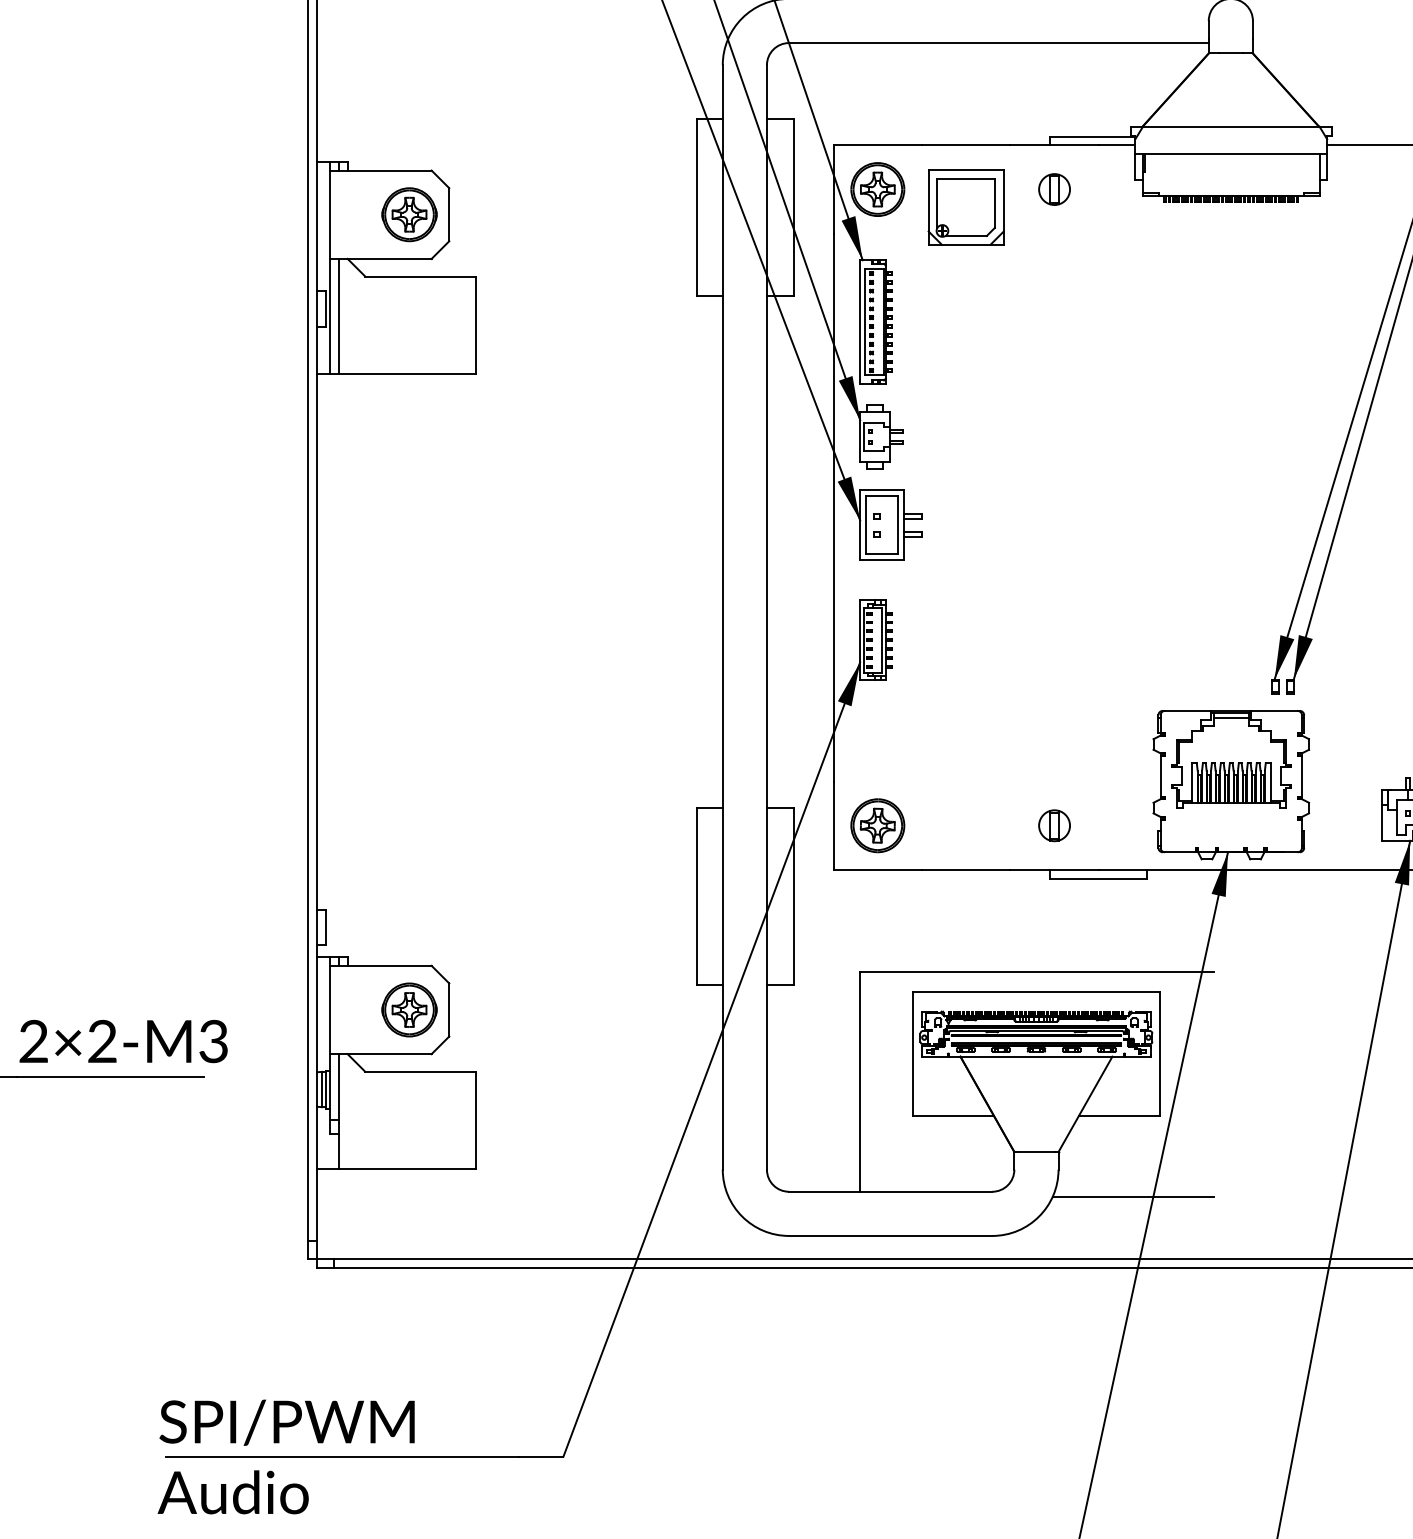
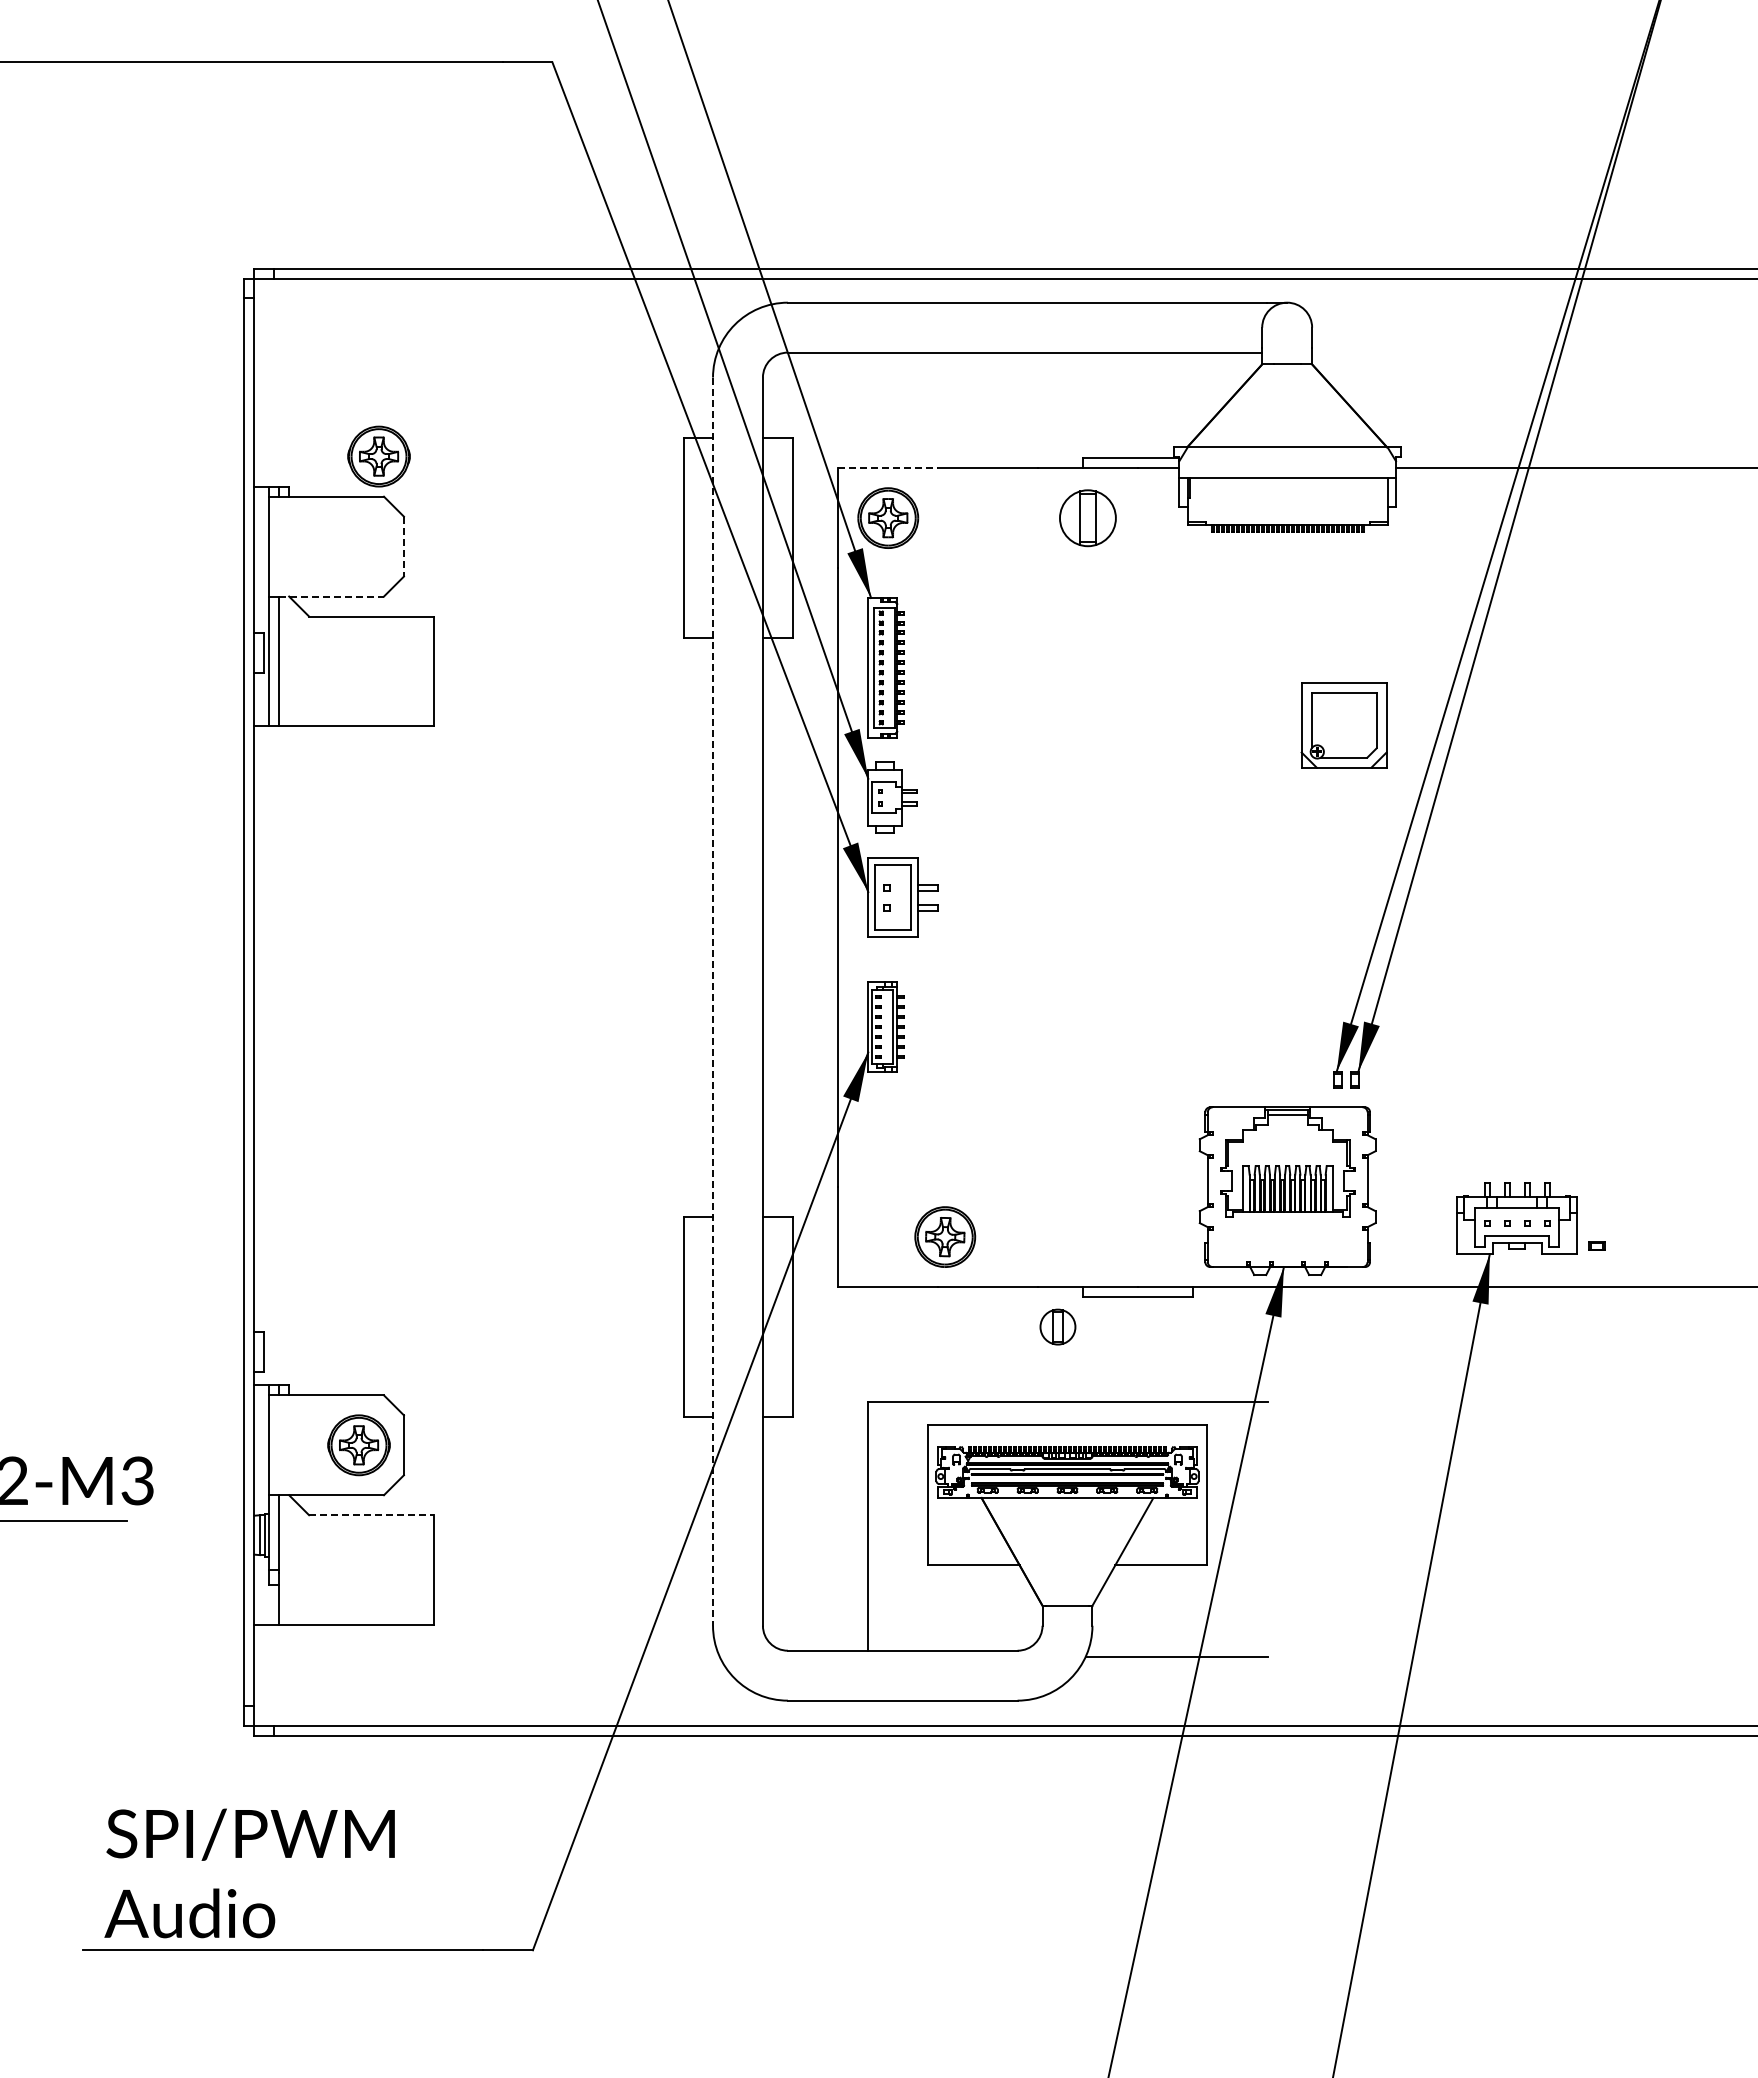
line: (878, 145) -> (888, 468), solid -> dashed
part: (1054, 188) -> (1087, 517), size x1.6
part: (965, 207) -> (1343, 725), moved
part: (409, 214) -> (378, 456), moved
line: (448, 214) -> (403, 546), solid -> dashed
line: (386, 258) -> (332, 596), solid -> dashed
line: (723, 618) -> (713, 1002), solid -> dashed
part: (878, 825) -> (945, 1236), moved
part: (1054, 825) -> (1057, 1326), moved
line: (421, 1072) -> (372, 1515), solid -> dashed
text: (286, 1457) -> (249, 1873), moved

